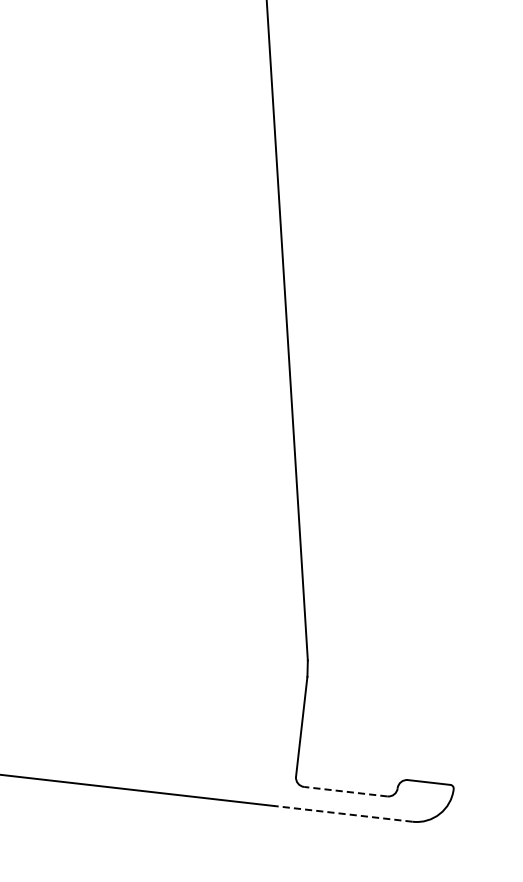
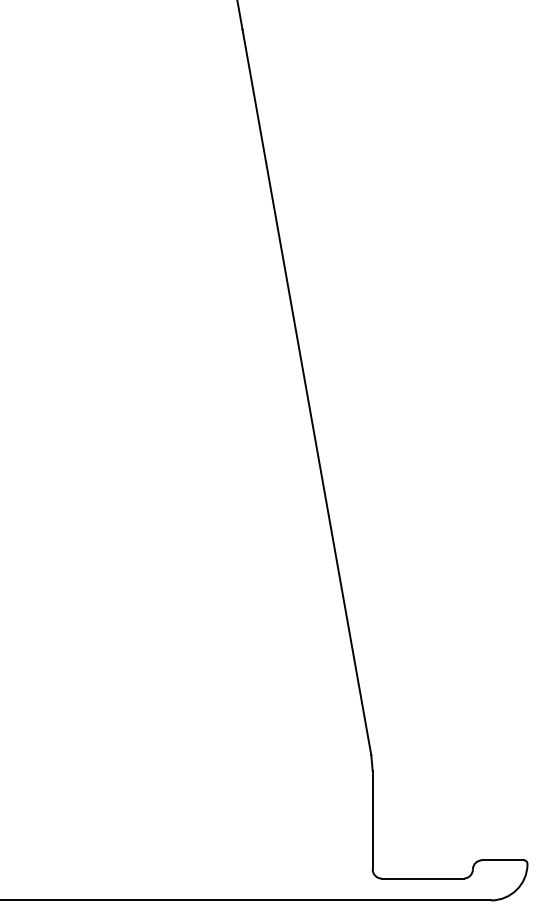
line: (345, 791) -> (422, 878), dashed -> solid
line: (342, 813) -> (422, 900), dashed -> solid

